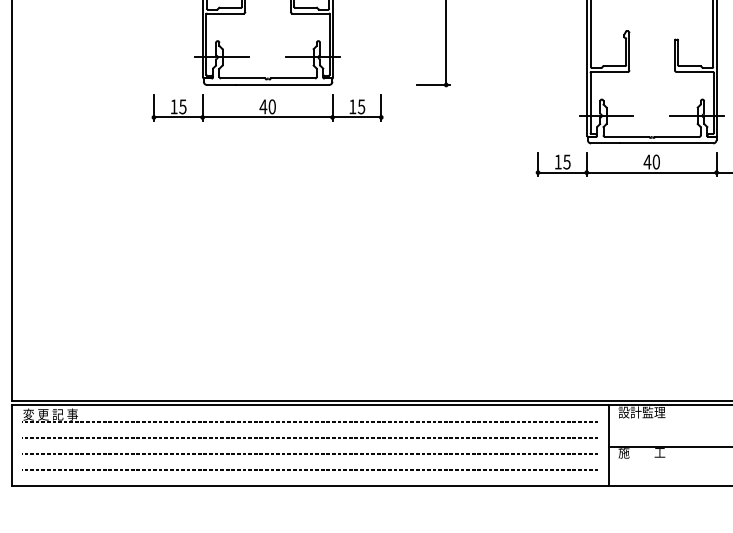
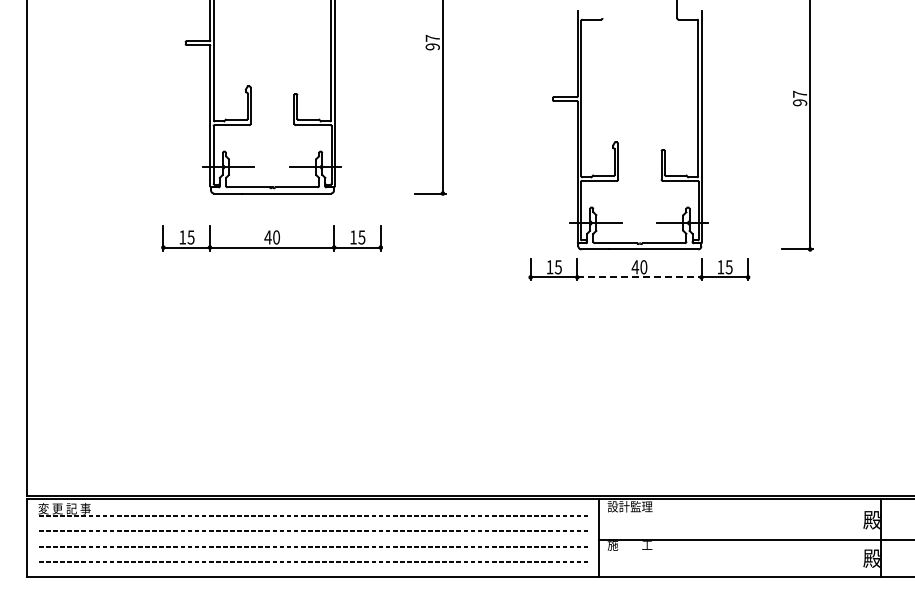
part: (267, 107) -> (271, 238), moved
line: (651, 172) -> (639, 277), solid -> dashed

